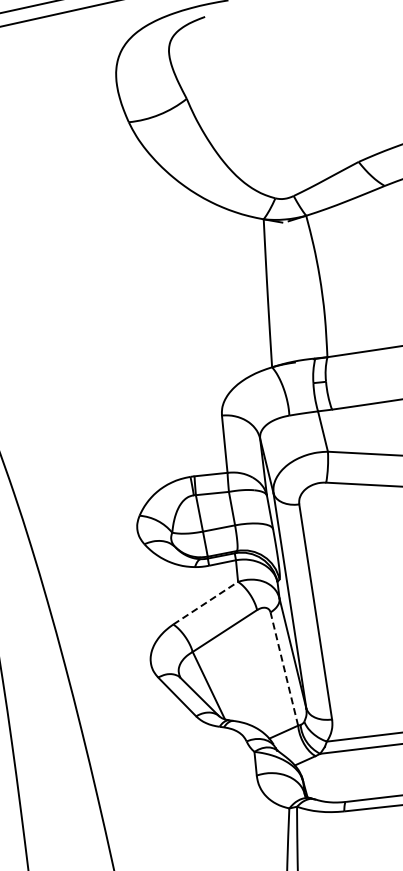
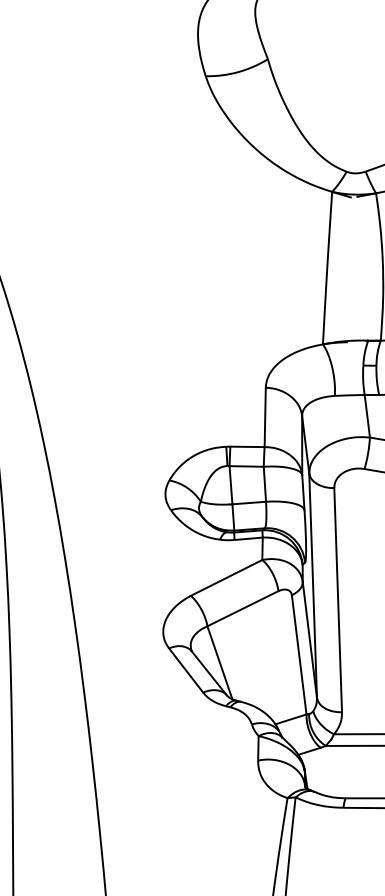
line: (205, 603) -> (226, 578), dashed -> solid
line: (284, 668) -> (299, 654), dashed -> solid

